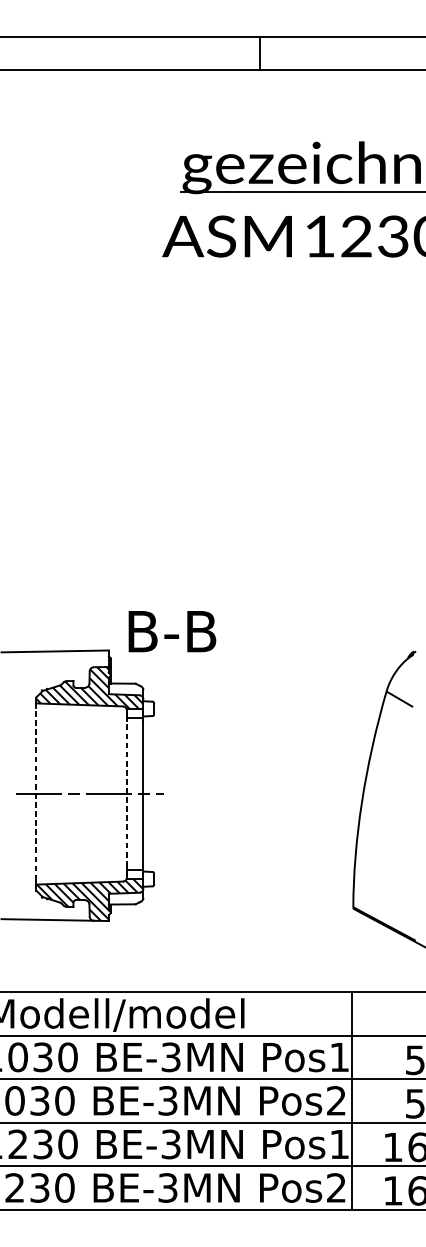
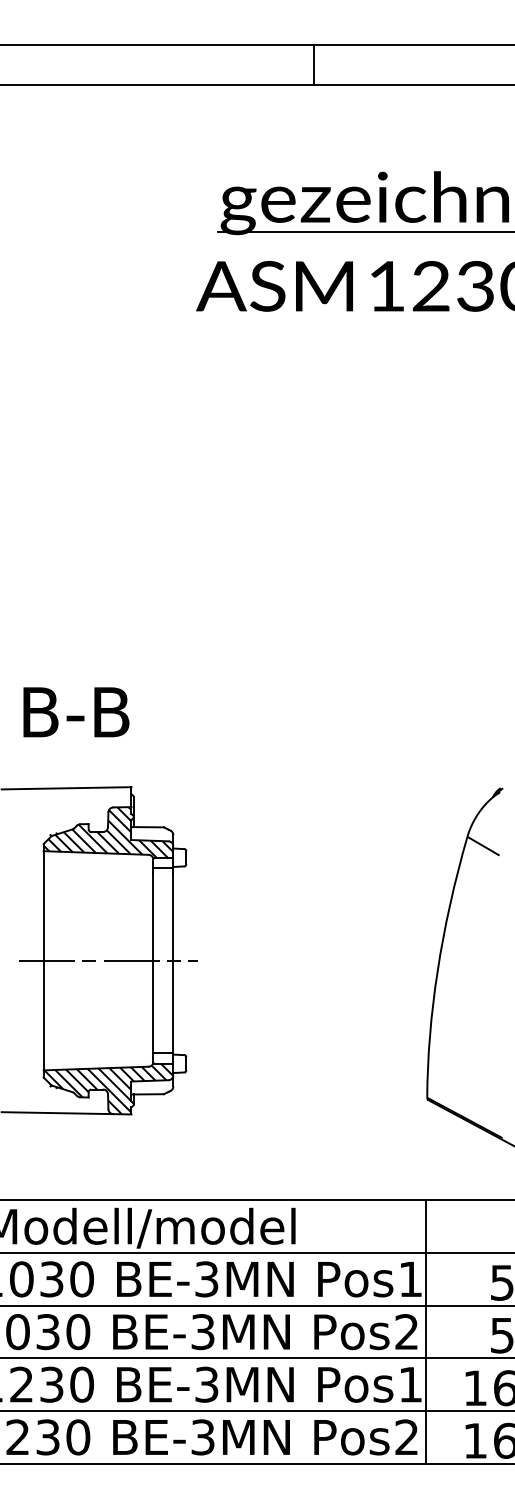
text: (172, 631) -> (76, 712), moved
line: (36, 793) -> (43, 960), dashed -> solid
line: (127, 793) -> (153, 960), dashed -> solid

